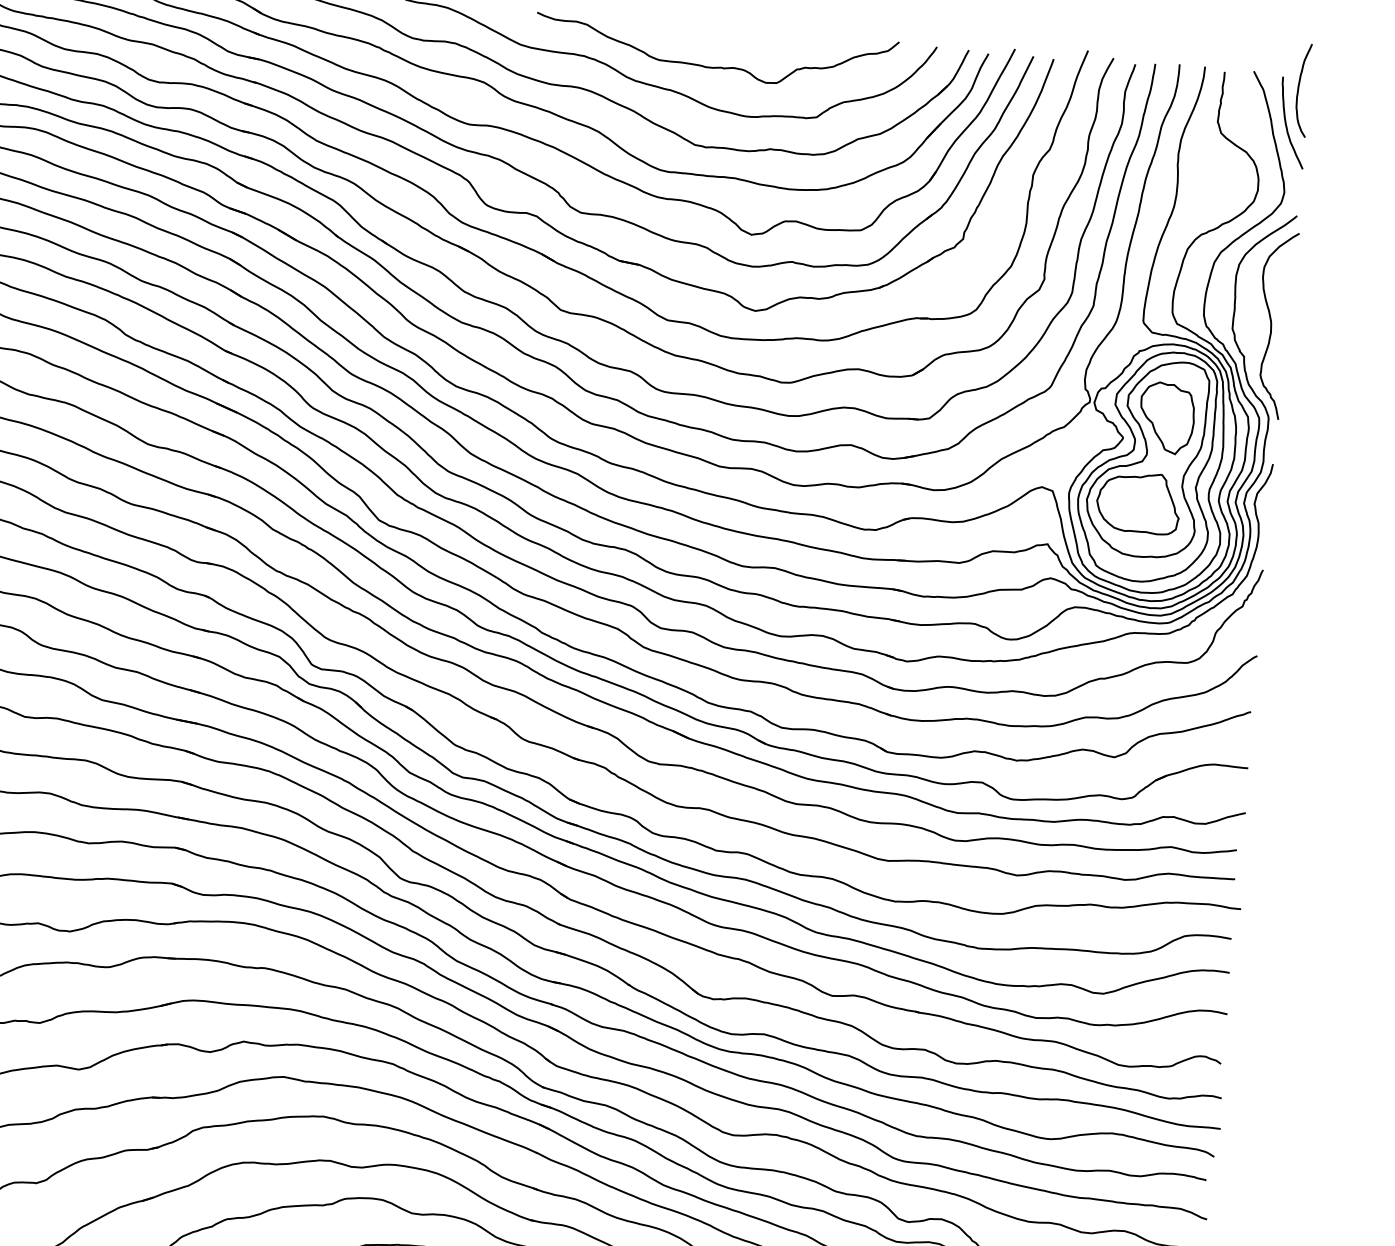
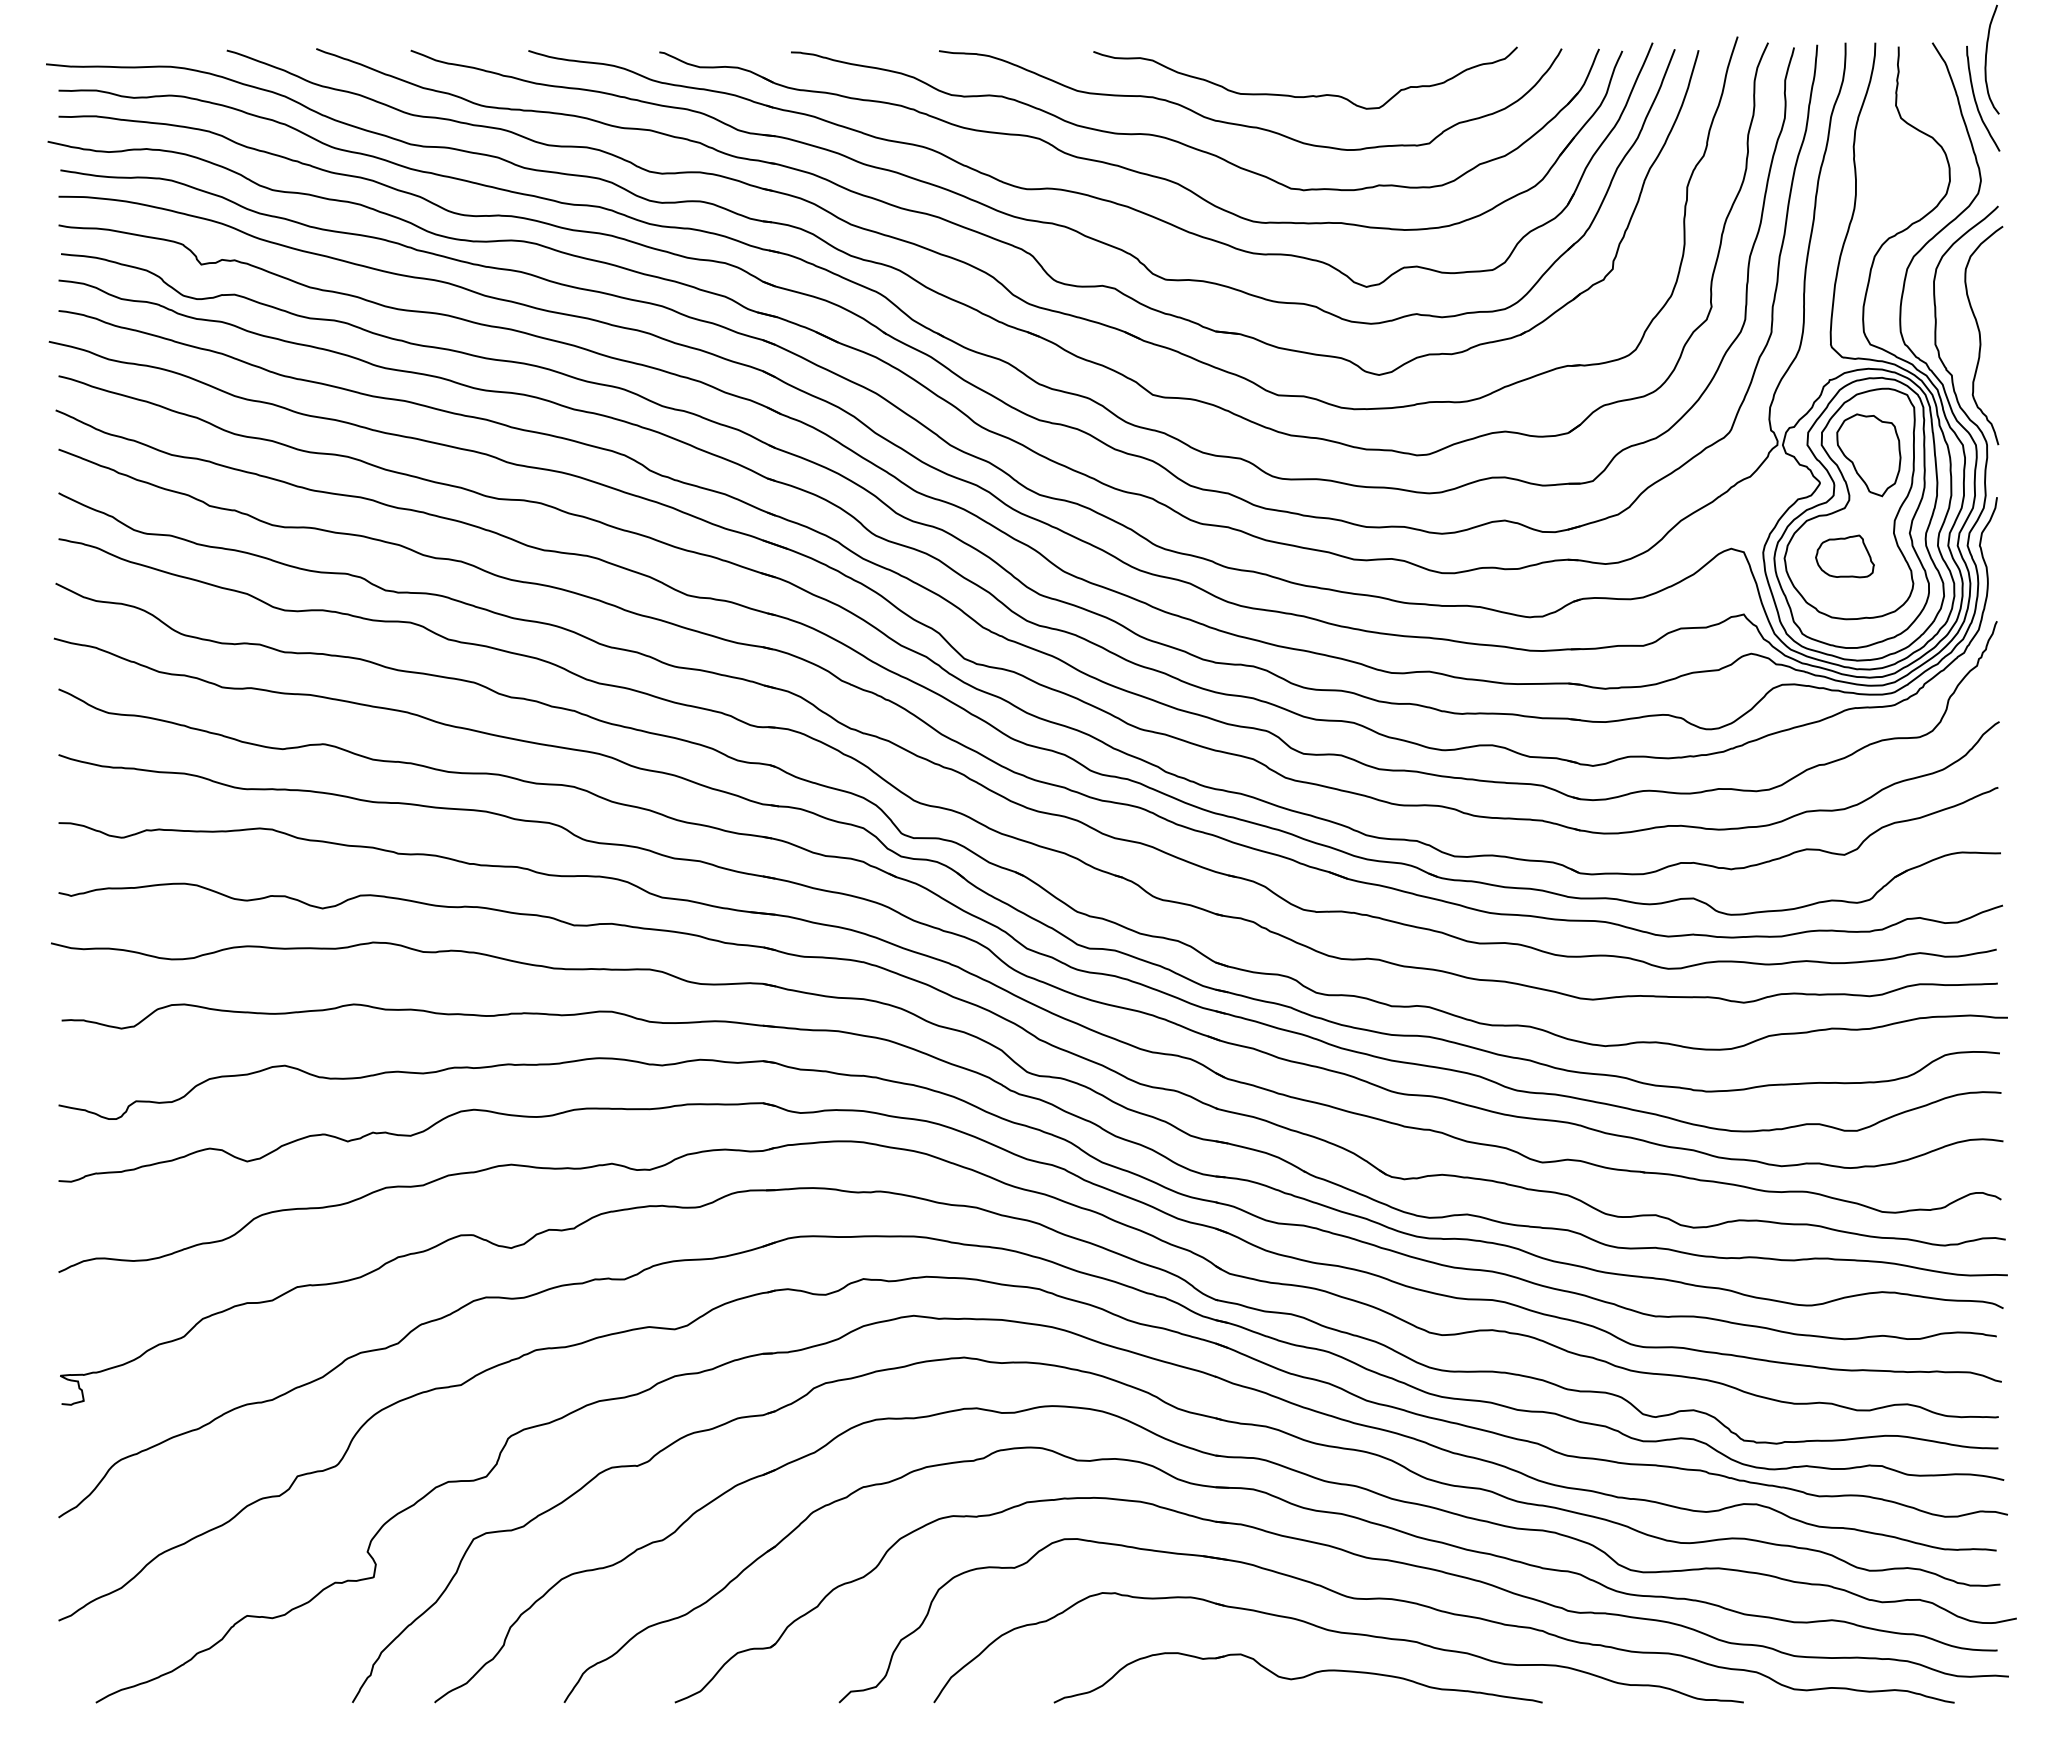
part: (1138, 502) -> (1844, 556), size x0.6

